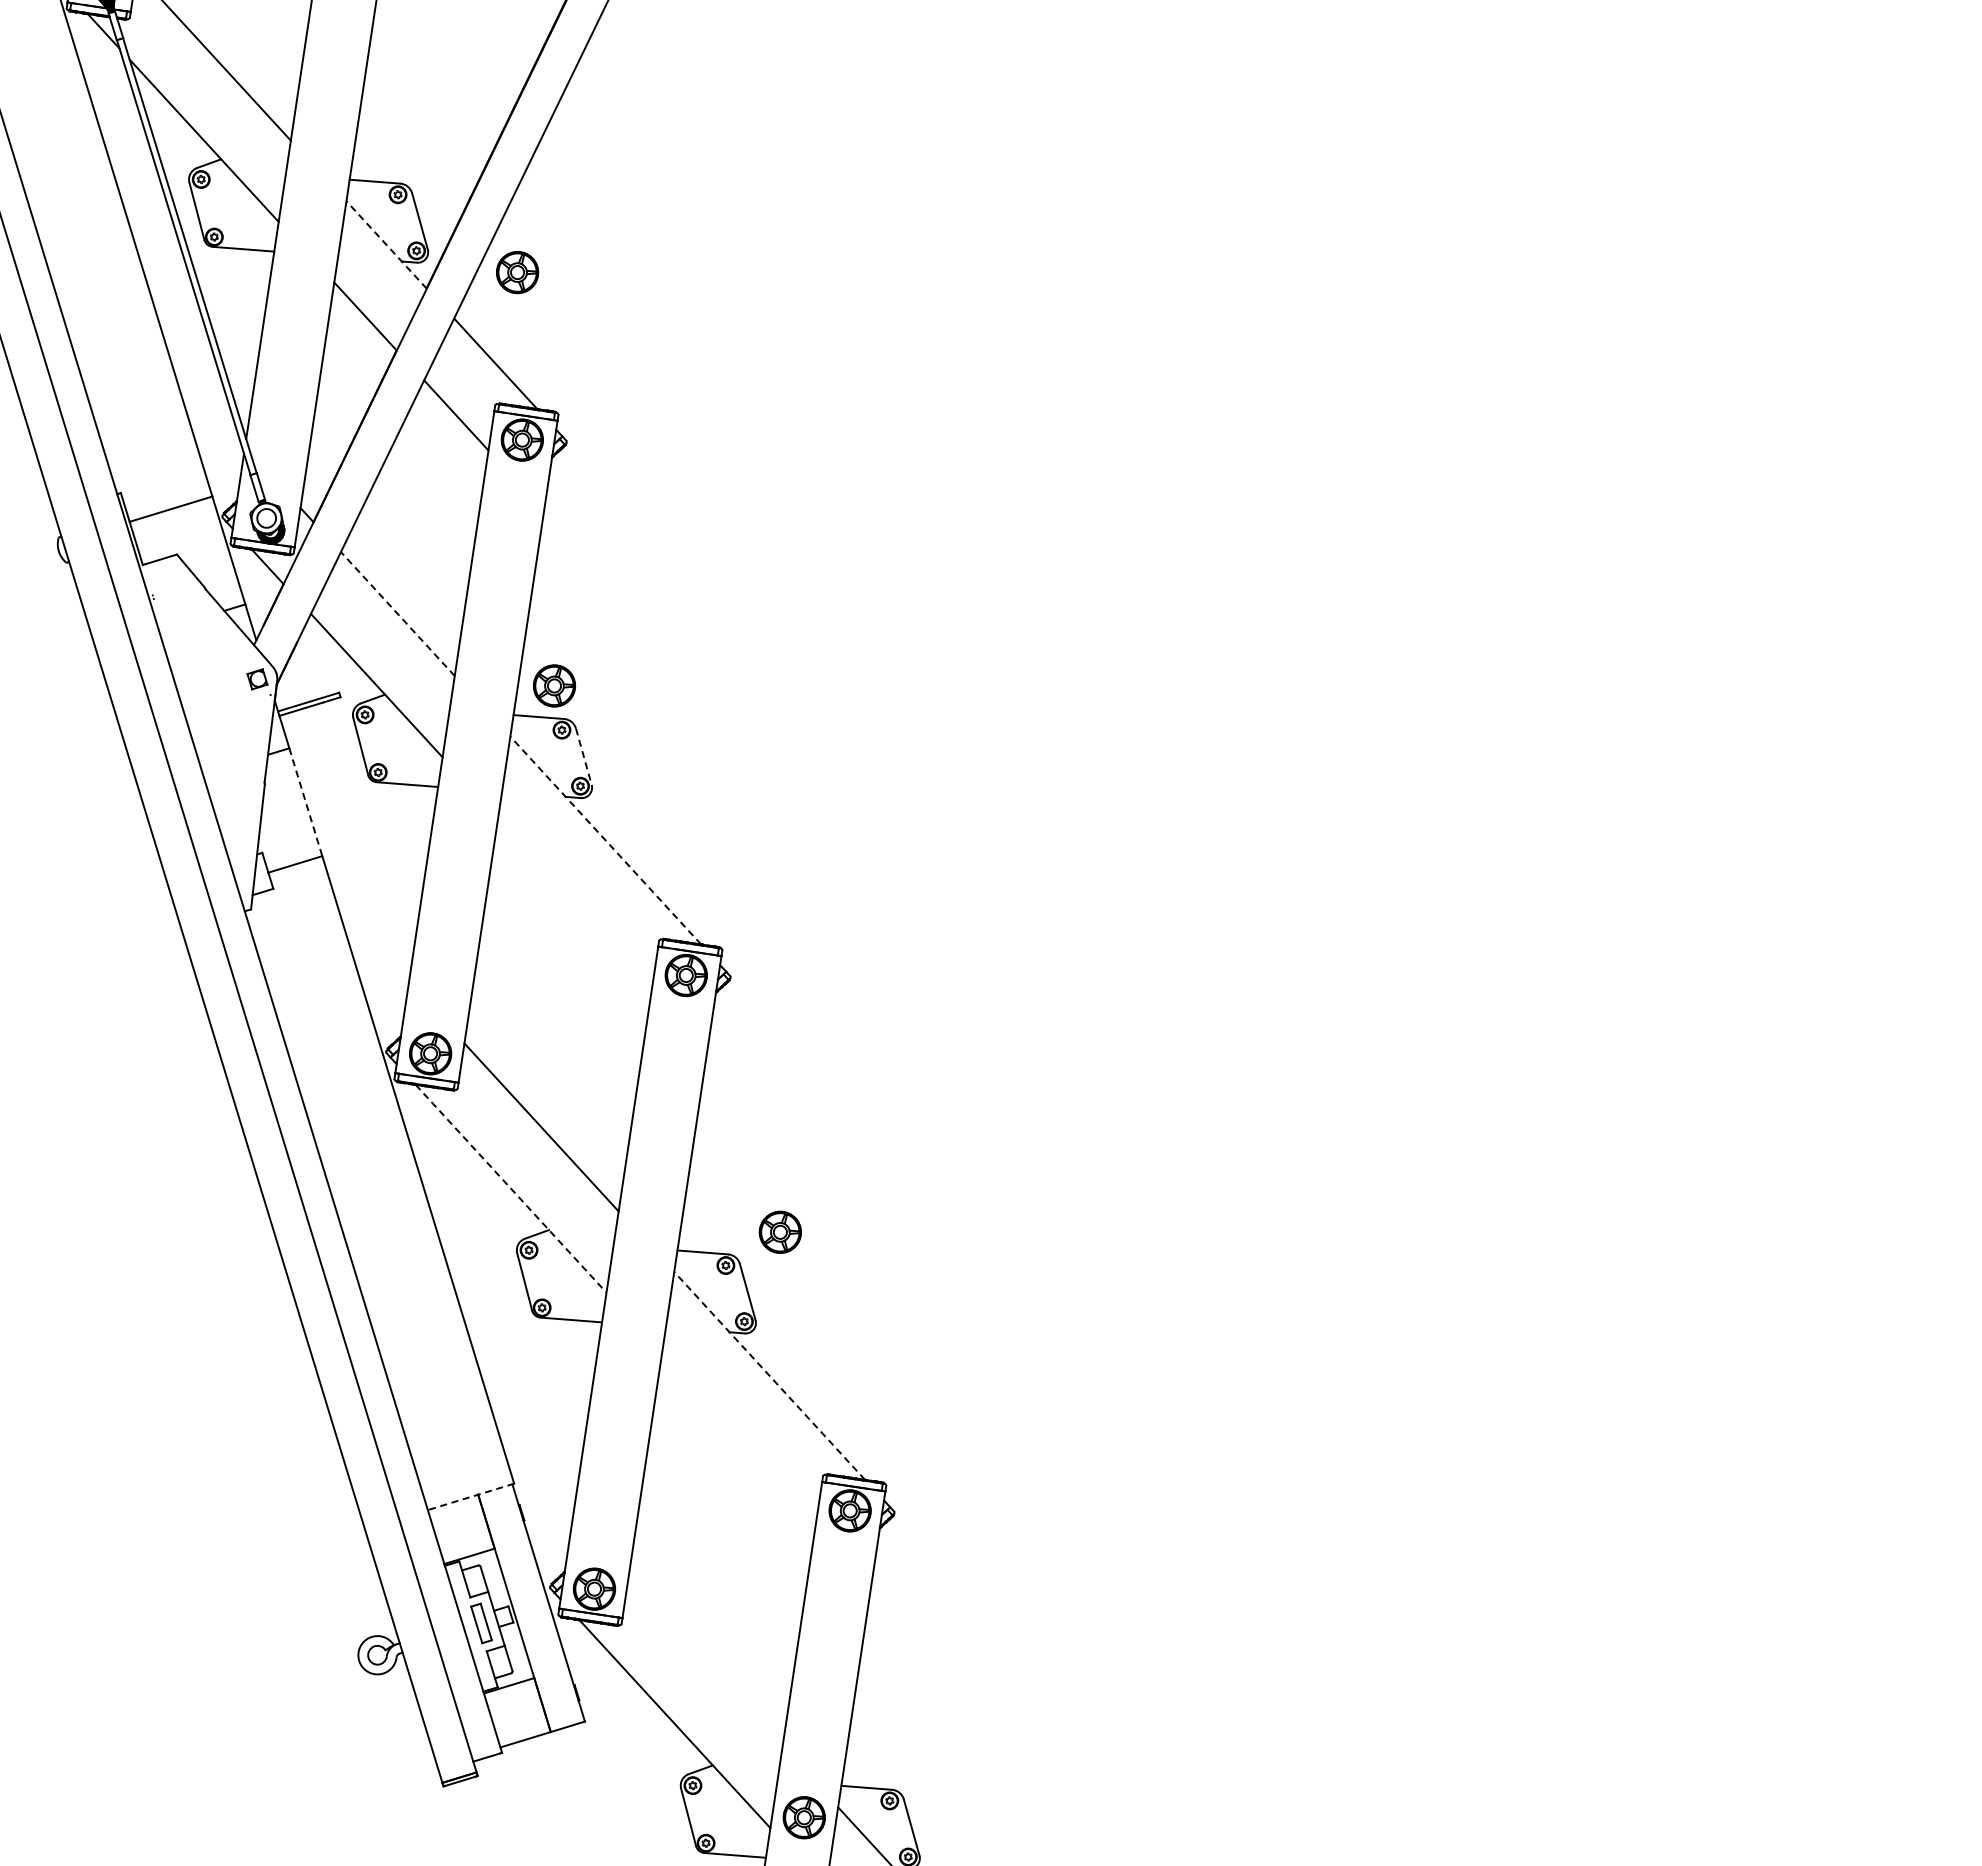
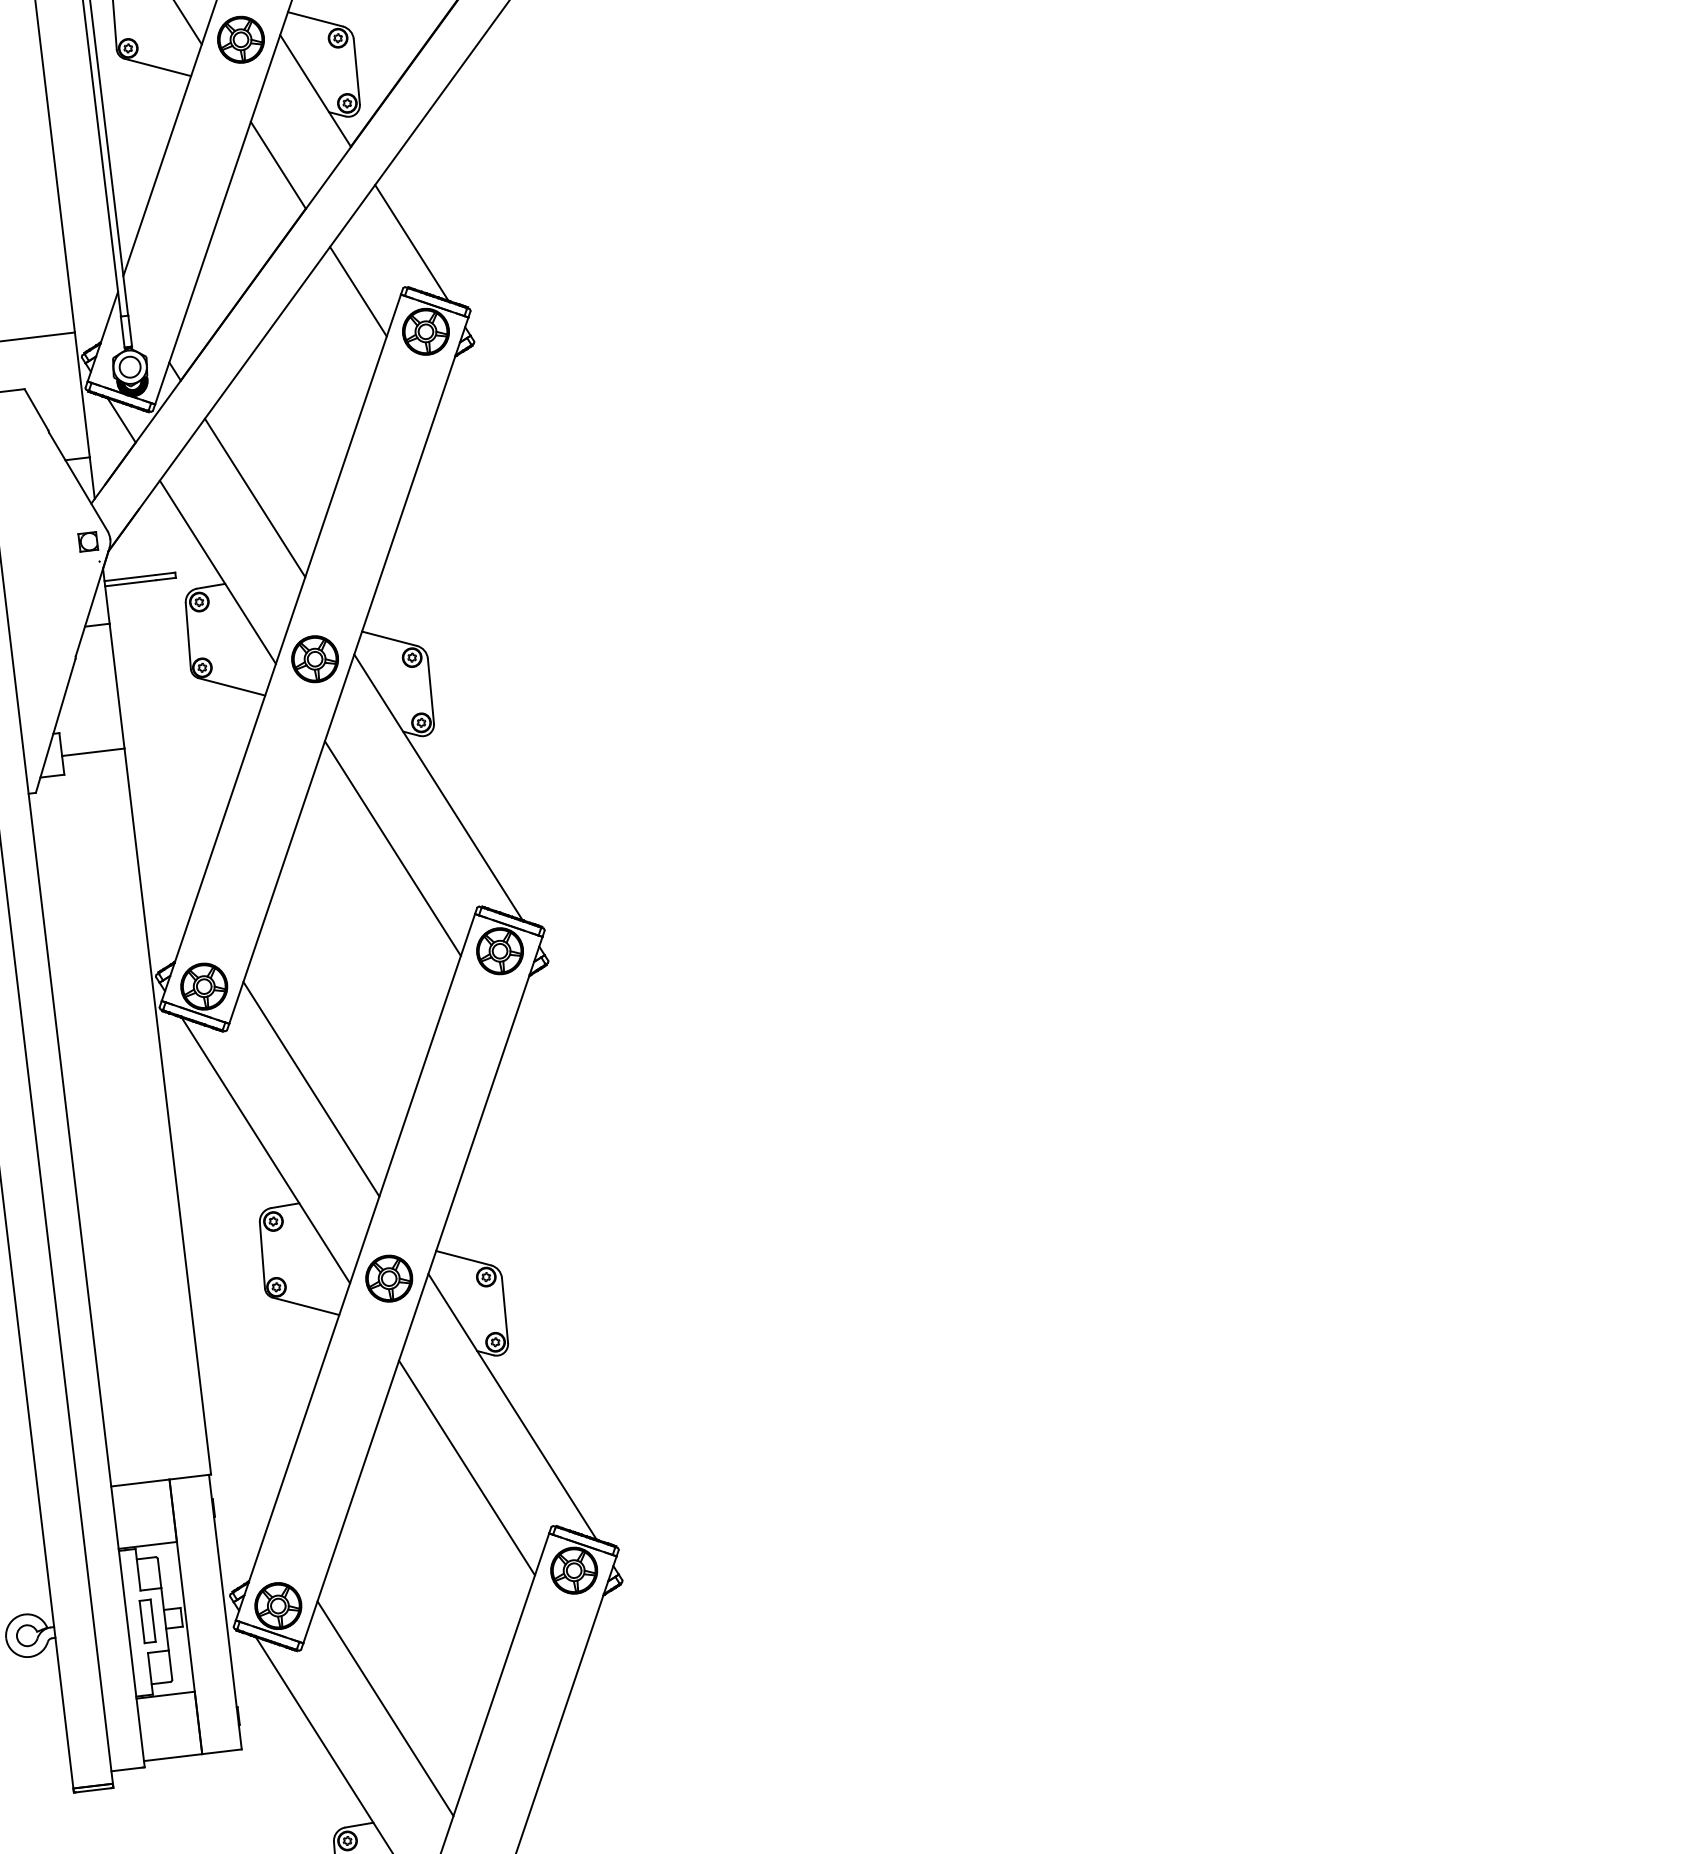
line: (386, 244) -> (315, 90), dashed -> solid
part: (517, 272) -> (240, 39), moved
line: (397, 613) -> (254, 497), dashed -> solid
part: (553, 685) -> (314, 658), moved
line: (584, 757) -> (431, 692), dashed -> solid
line: (305, 802) -> (116, 686), dashed -> solid
line: (605, 840) -> (438, 787), dashed -> solid
line: (575, 901) -> (393, 848), added
line: (511, 1189) -> (266, 1151), dashed -> solid
part: (779, 1231) -> (388, 1277), moved
line: (769, 1375) -> (512, 1406), dashed -> solid
line: (739, 1437) -> (467, 1468), added
line: (470, 1497) -> (160, 1481), dashed -> solid
line: (705, 1662) -> (385, 1708), added

